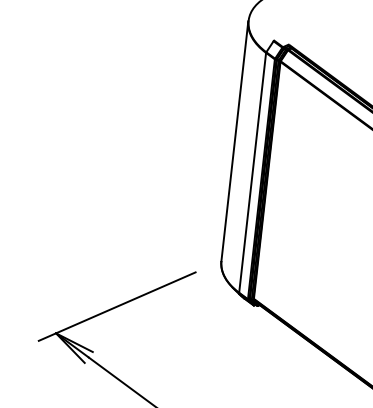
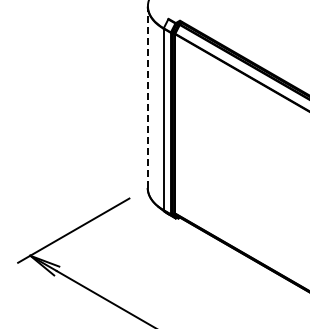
line: (234, 141) -> (147, 97), solid -> dashed

